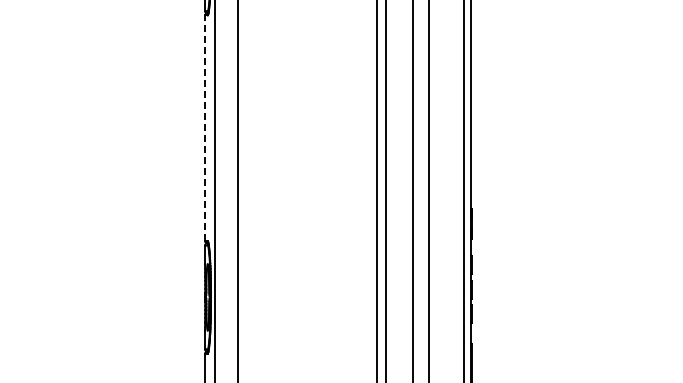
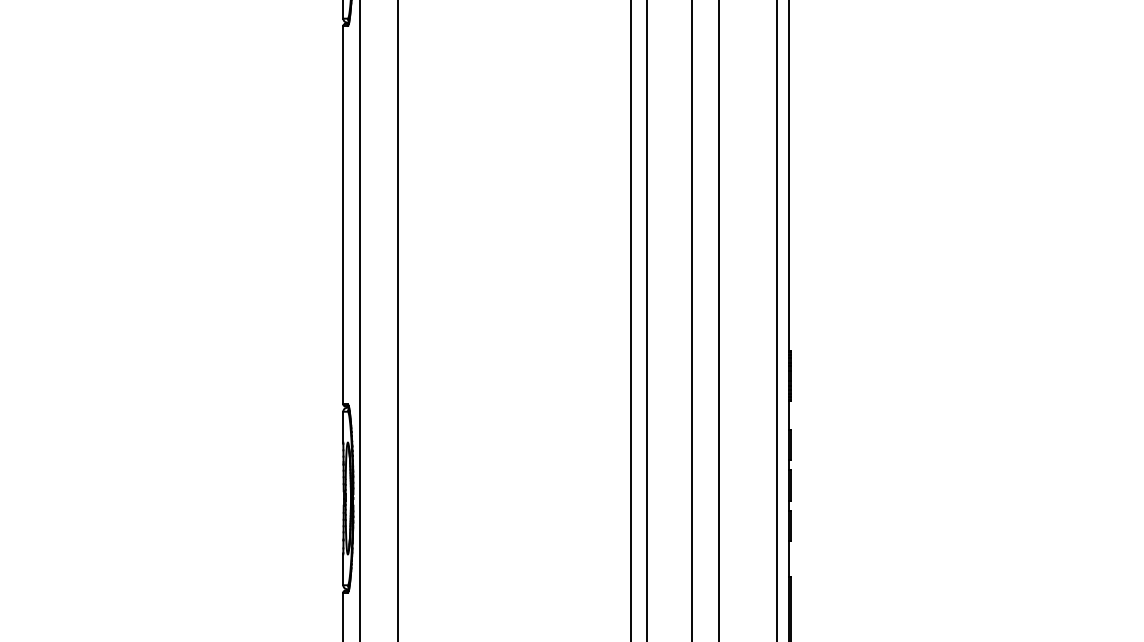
line: (205, 128) -> (344, 215), dashed -> solid

